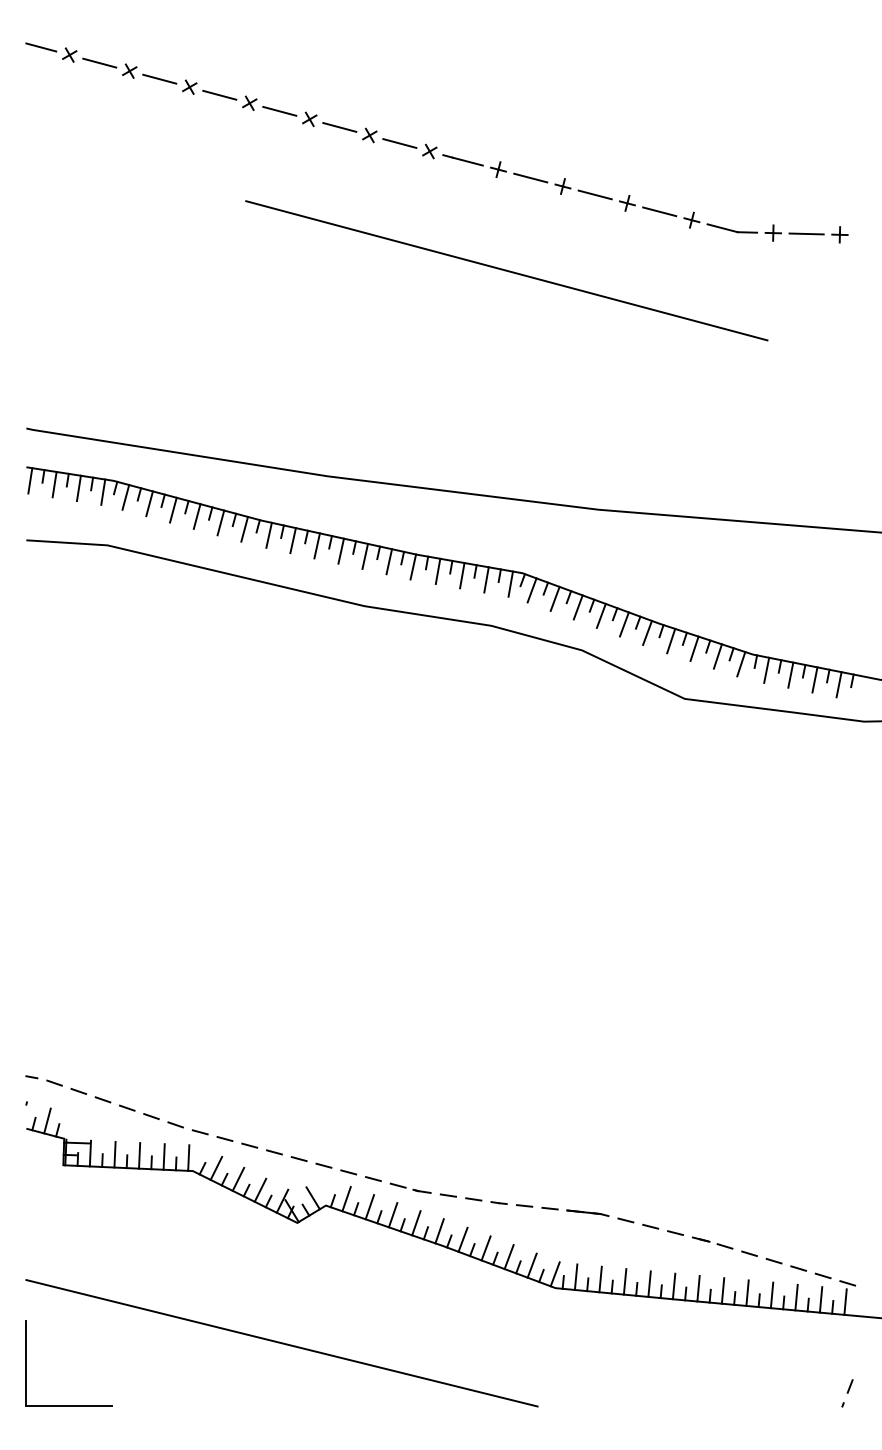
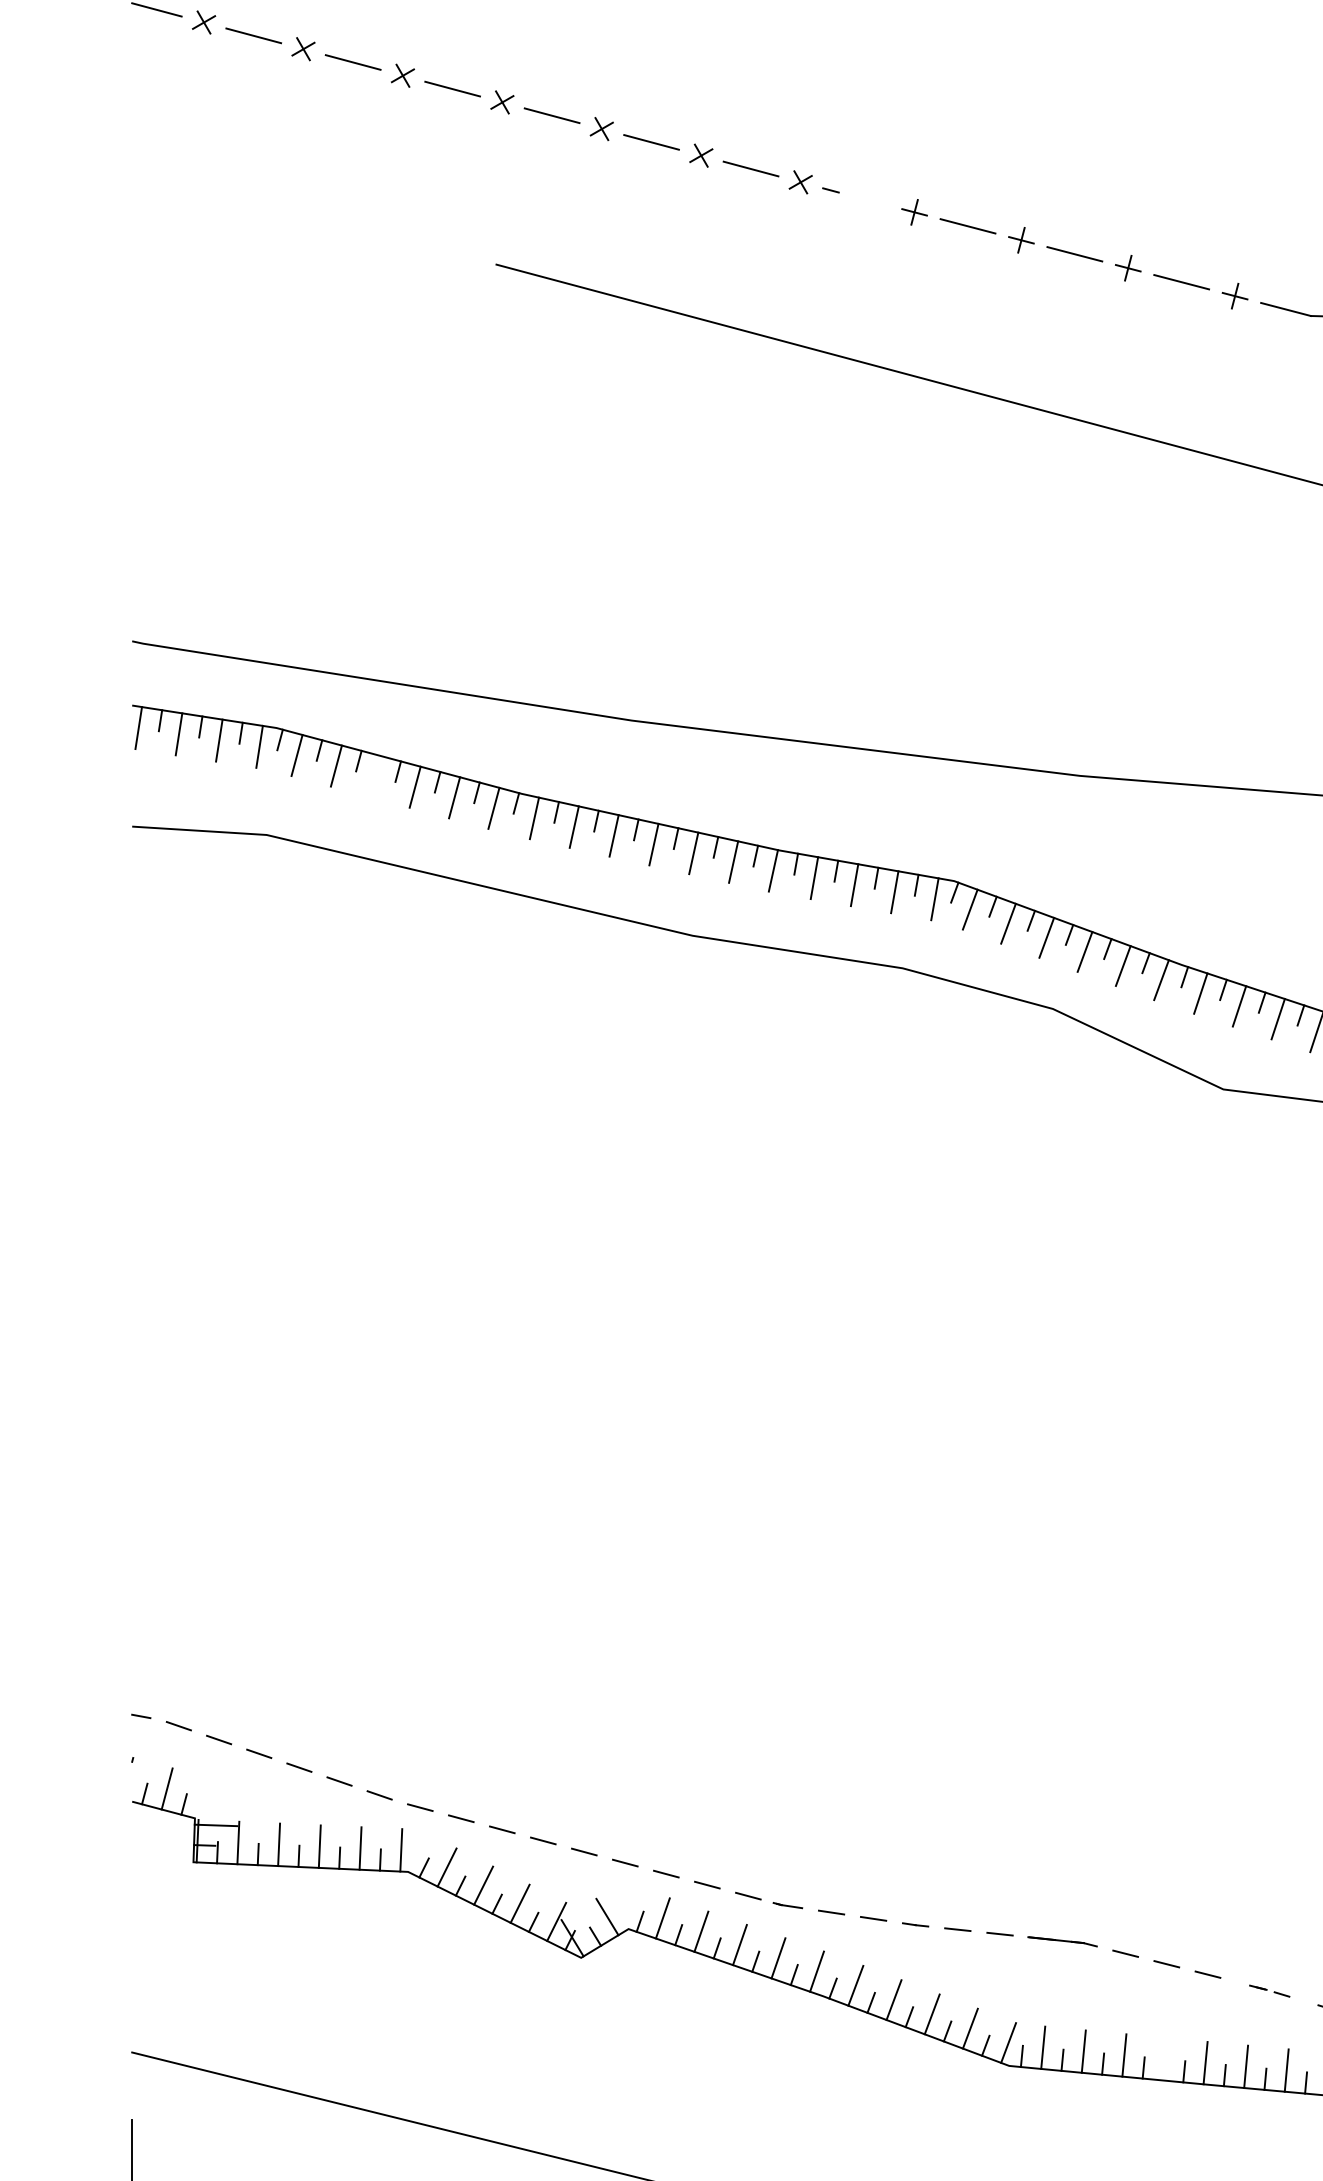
line: (467, 161) -> (863, 198), removed
line: (173, 509) -> (375, 775), removed
part: (712, 1242) -> (1269, 1990), size x0.6
line: (649, 1283) -> (1164, 2058), removed

